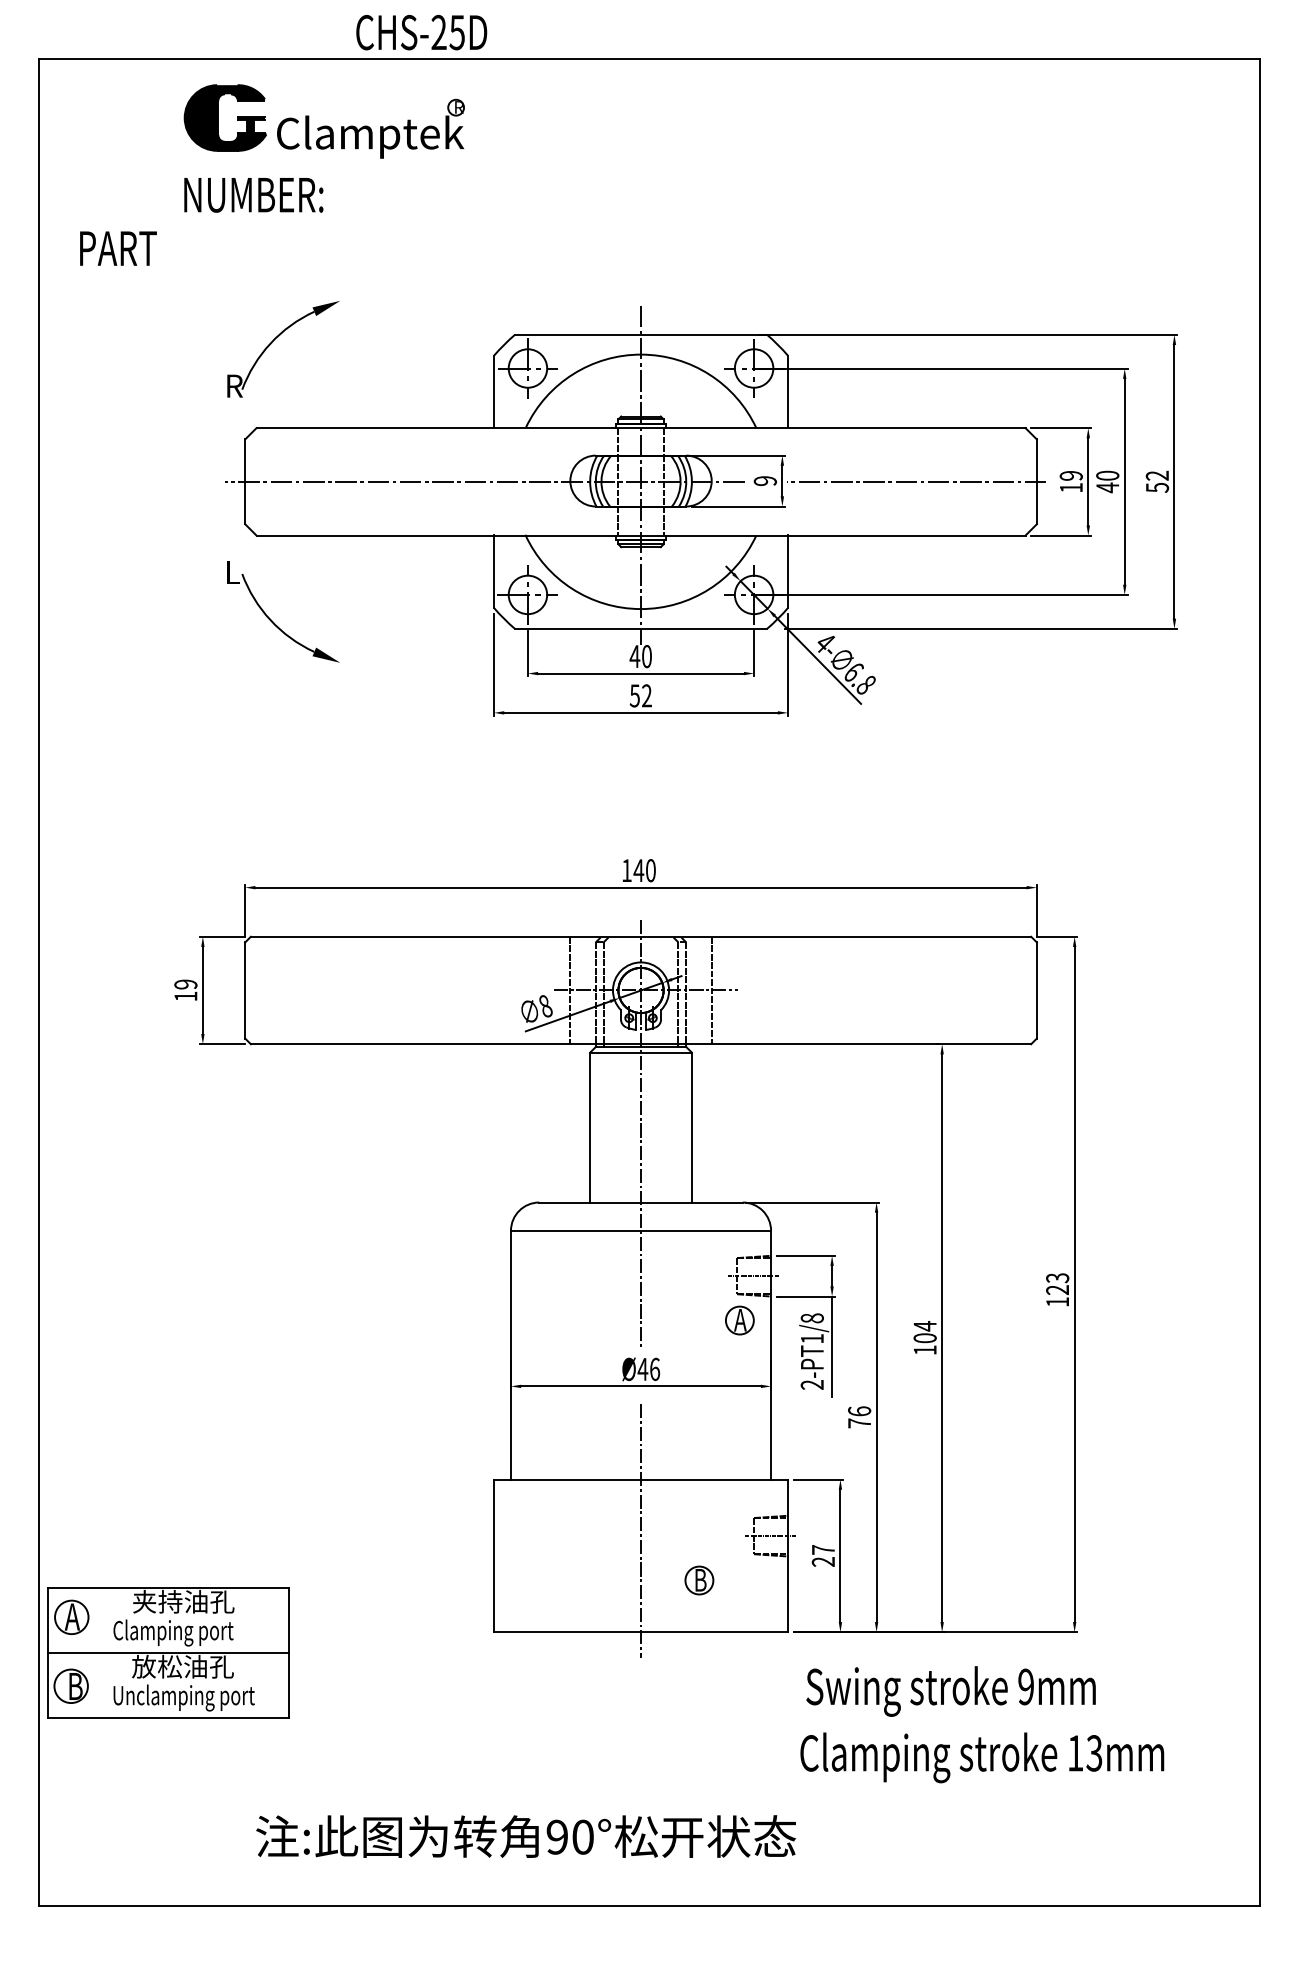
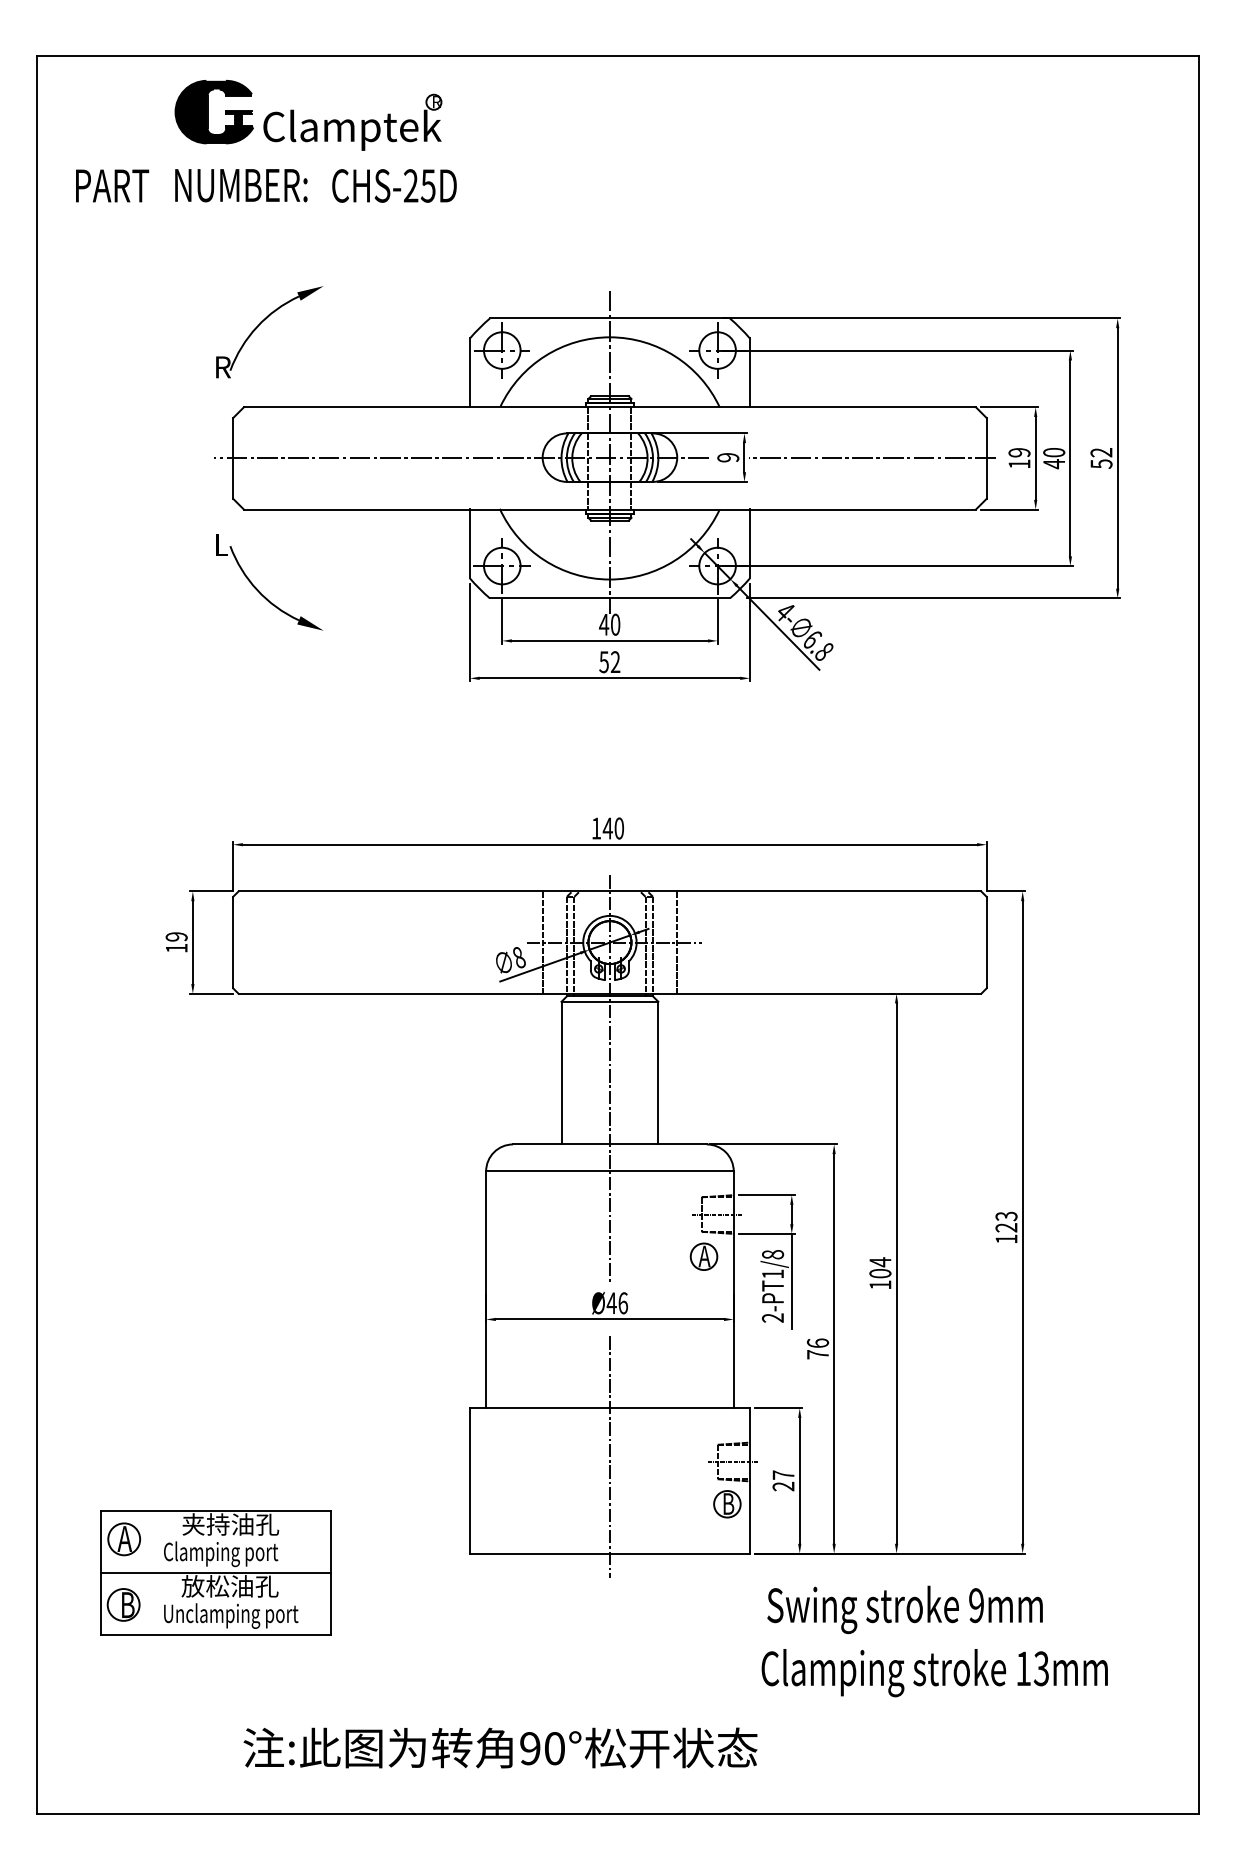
text: (421, 32) -> (394, 185), moved
text: (118, 248) -> (112, 185), moved
part: (699, 1580) -> (727, 1504), moved
part: (168, 1652) -> (216, 1572), moved

